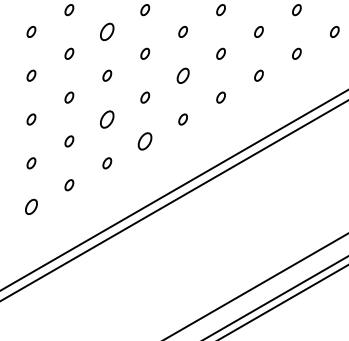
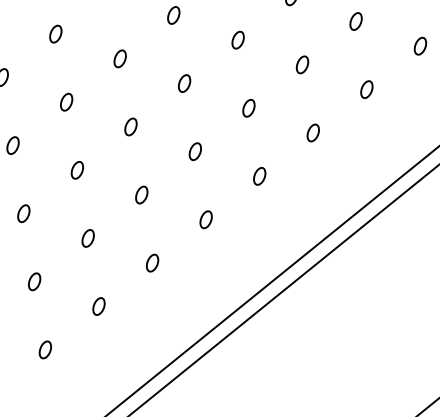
part: (107, 31) -> (120, 58), size x0.62
part: (182, 75) -> (247, 108), size x0.71
part: (107, 119) -> (142, 194), size x0.62
part: (145, 141) -> (206, 219), size x0.62
part: (31, 207) -> (45, 350), size x0.71

